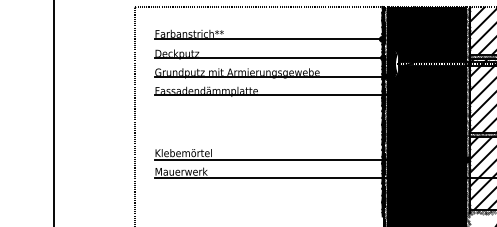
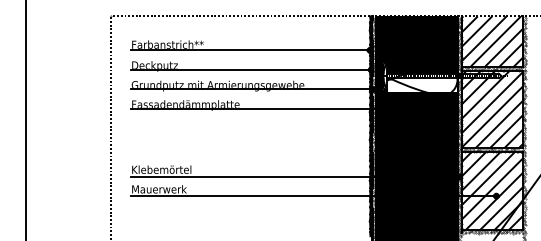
fill: (432, 72) -> (422, 85), removed

